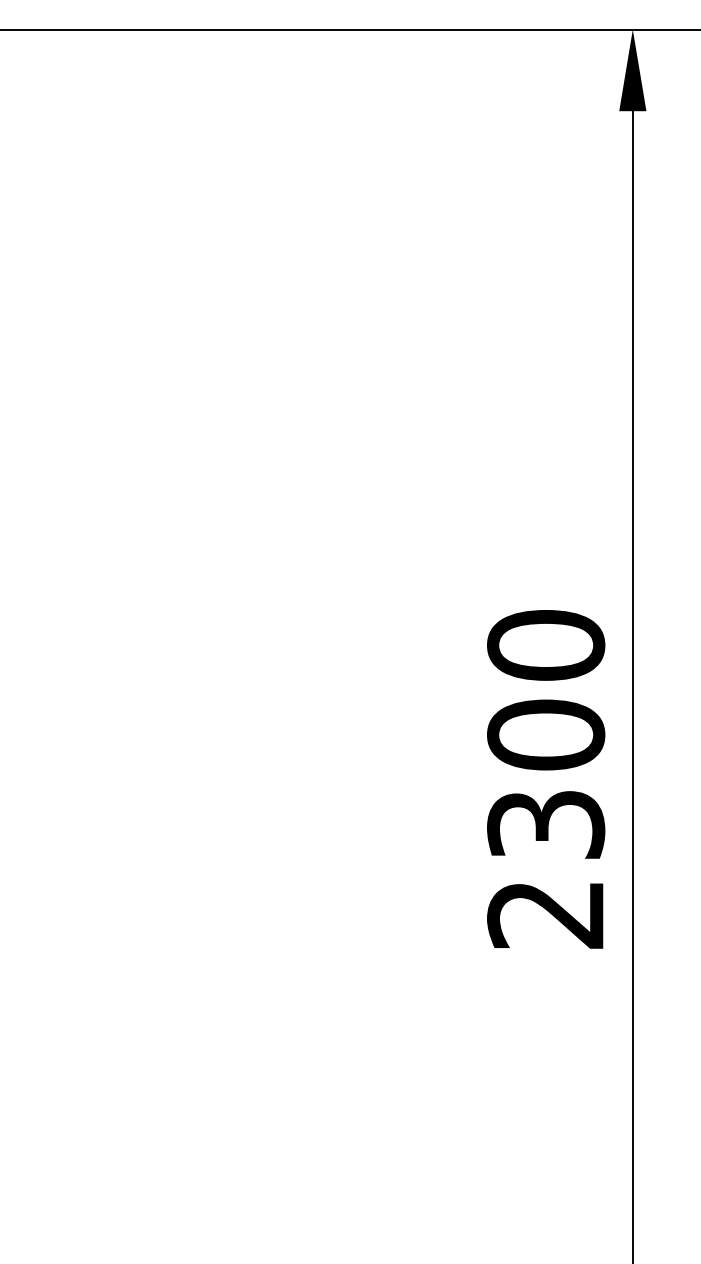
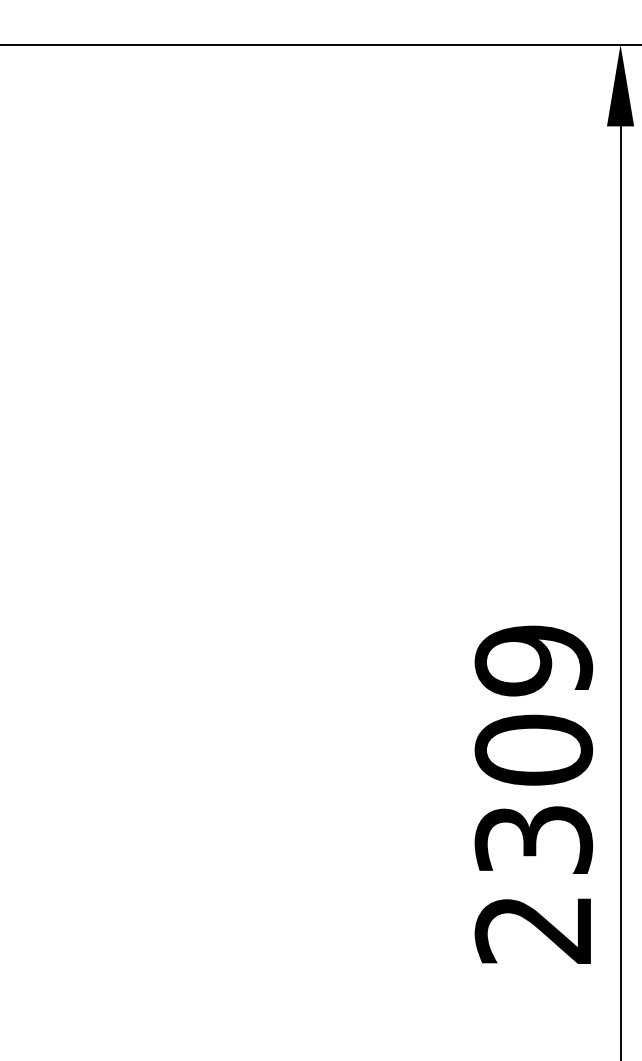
text: (546, 645) -> (534, 660), 2300 -> 2309

